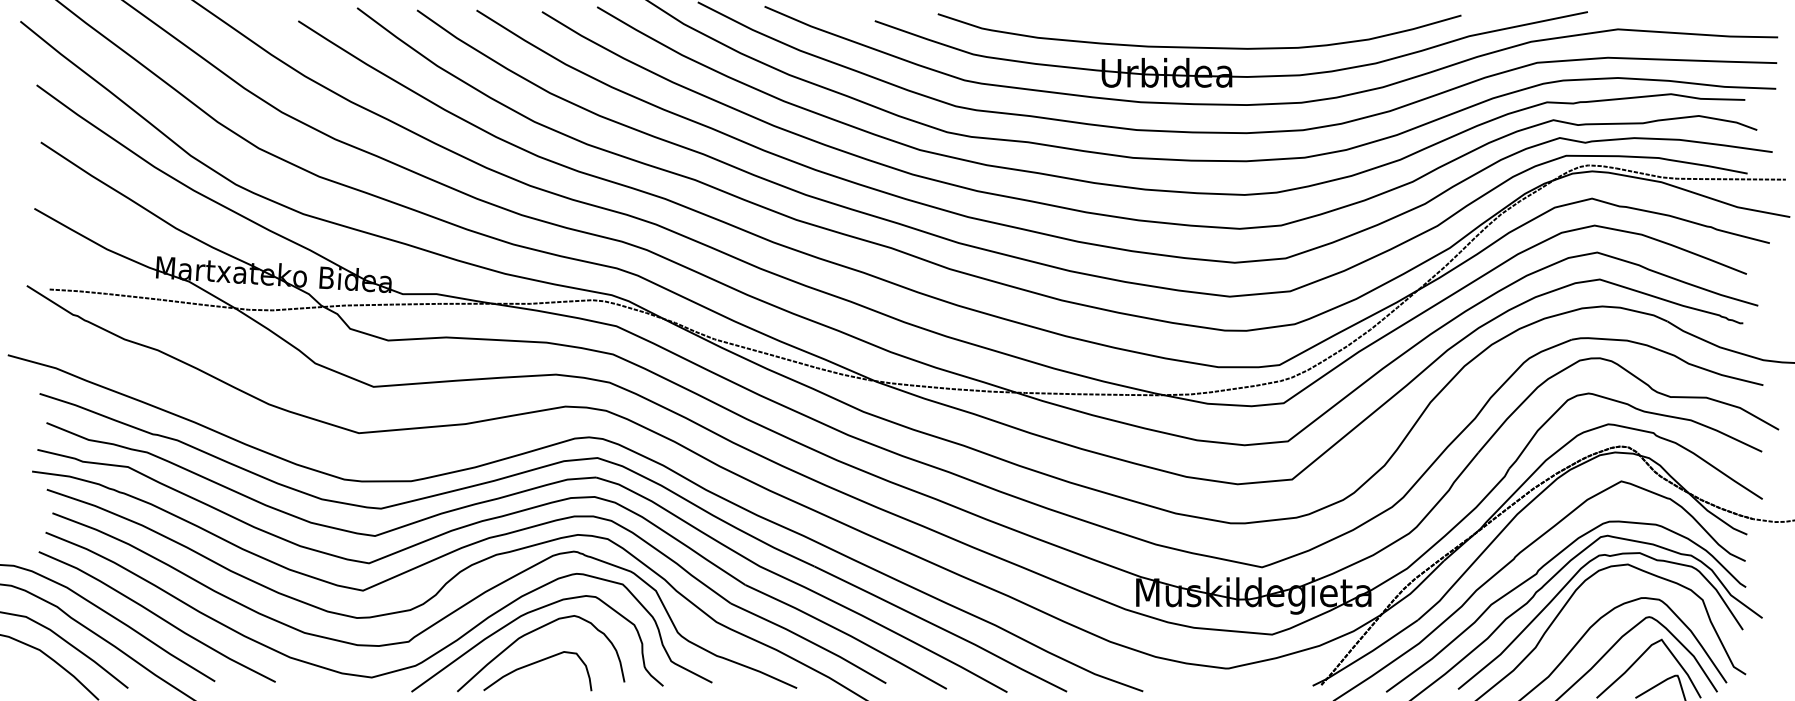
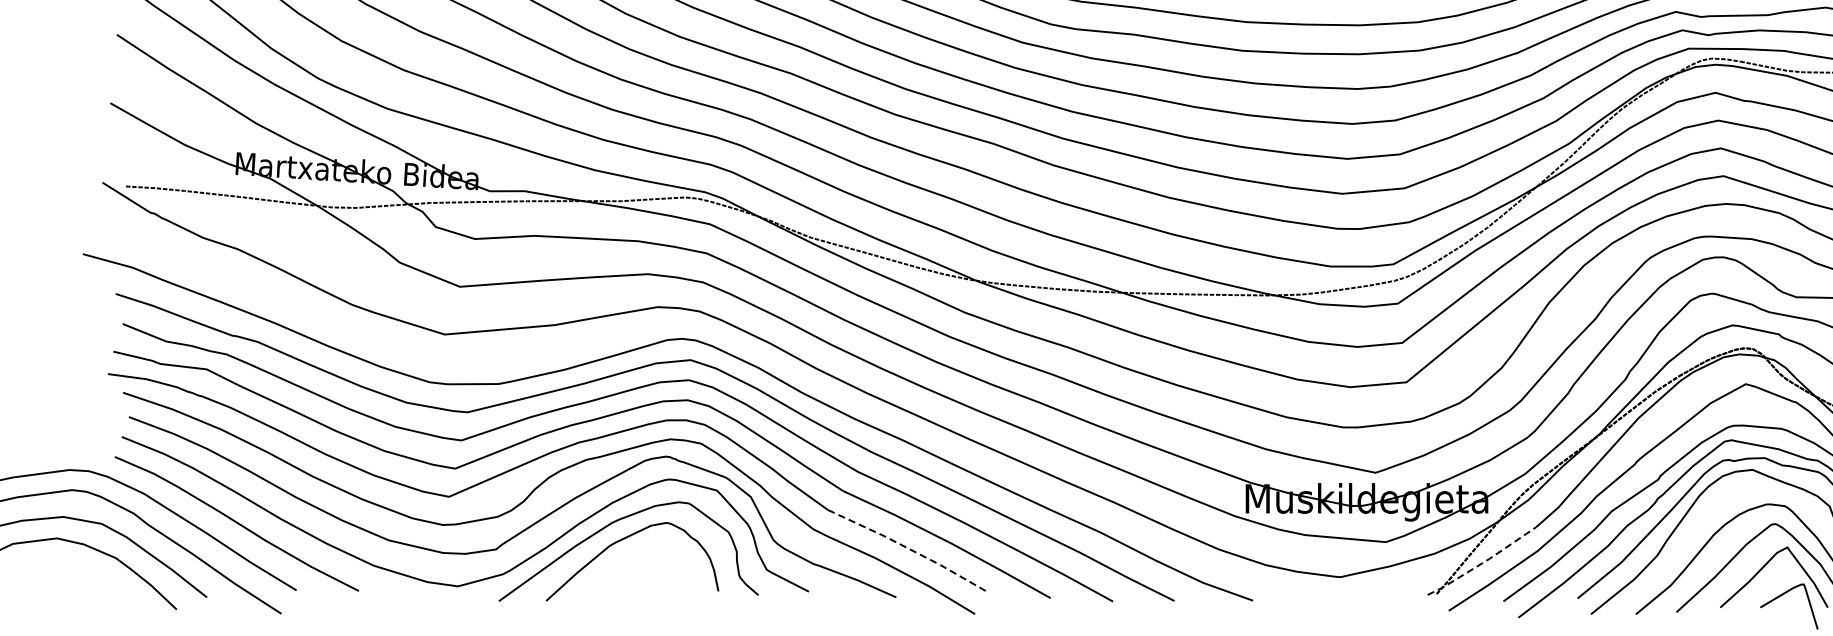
line: (809, 641) -> (909, 549), solid -> dashed
line: (1366, 654) -> (1483, 562), solid -> dashed
curve: (536, 663) -> (627, 571), removed

